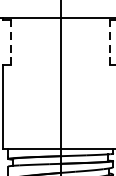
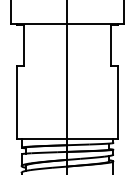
line: (10, 43) -> (23, 46), dashed -> solid
line: (109, 43) -> (110, 46), dashed -> solid

